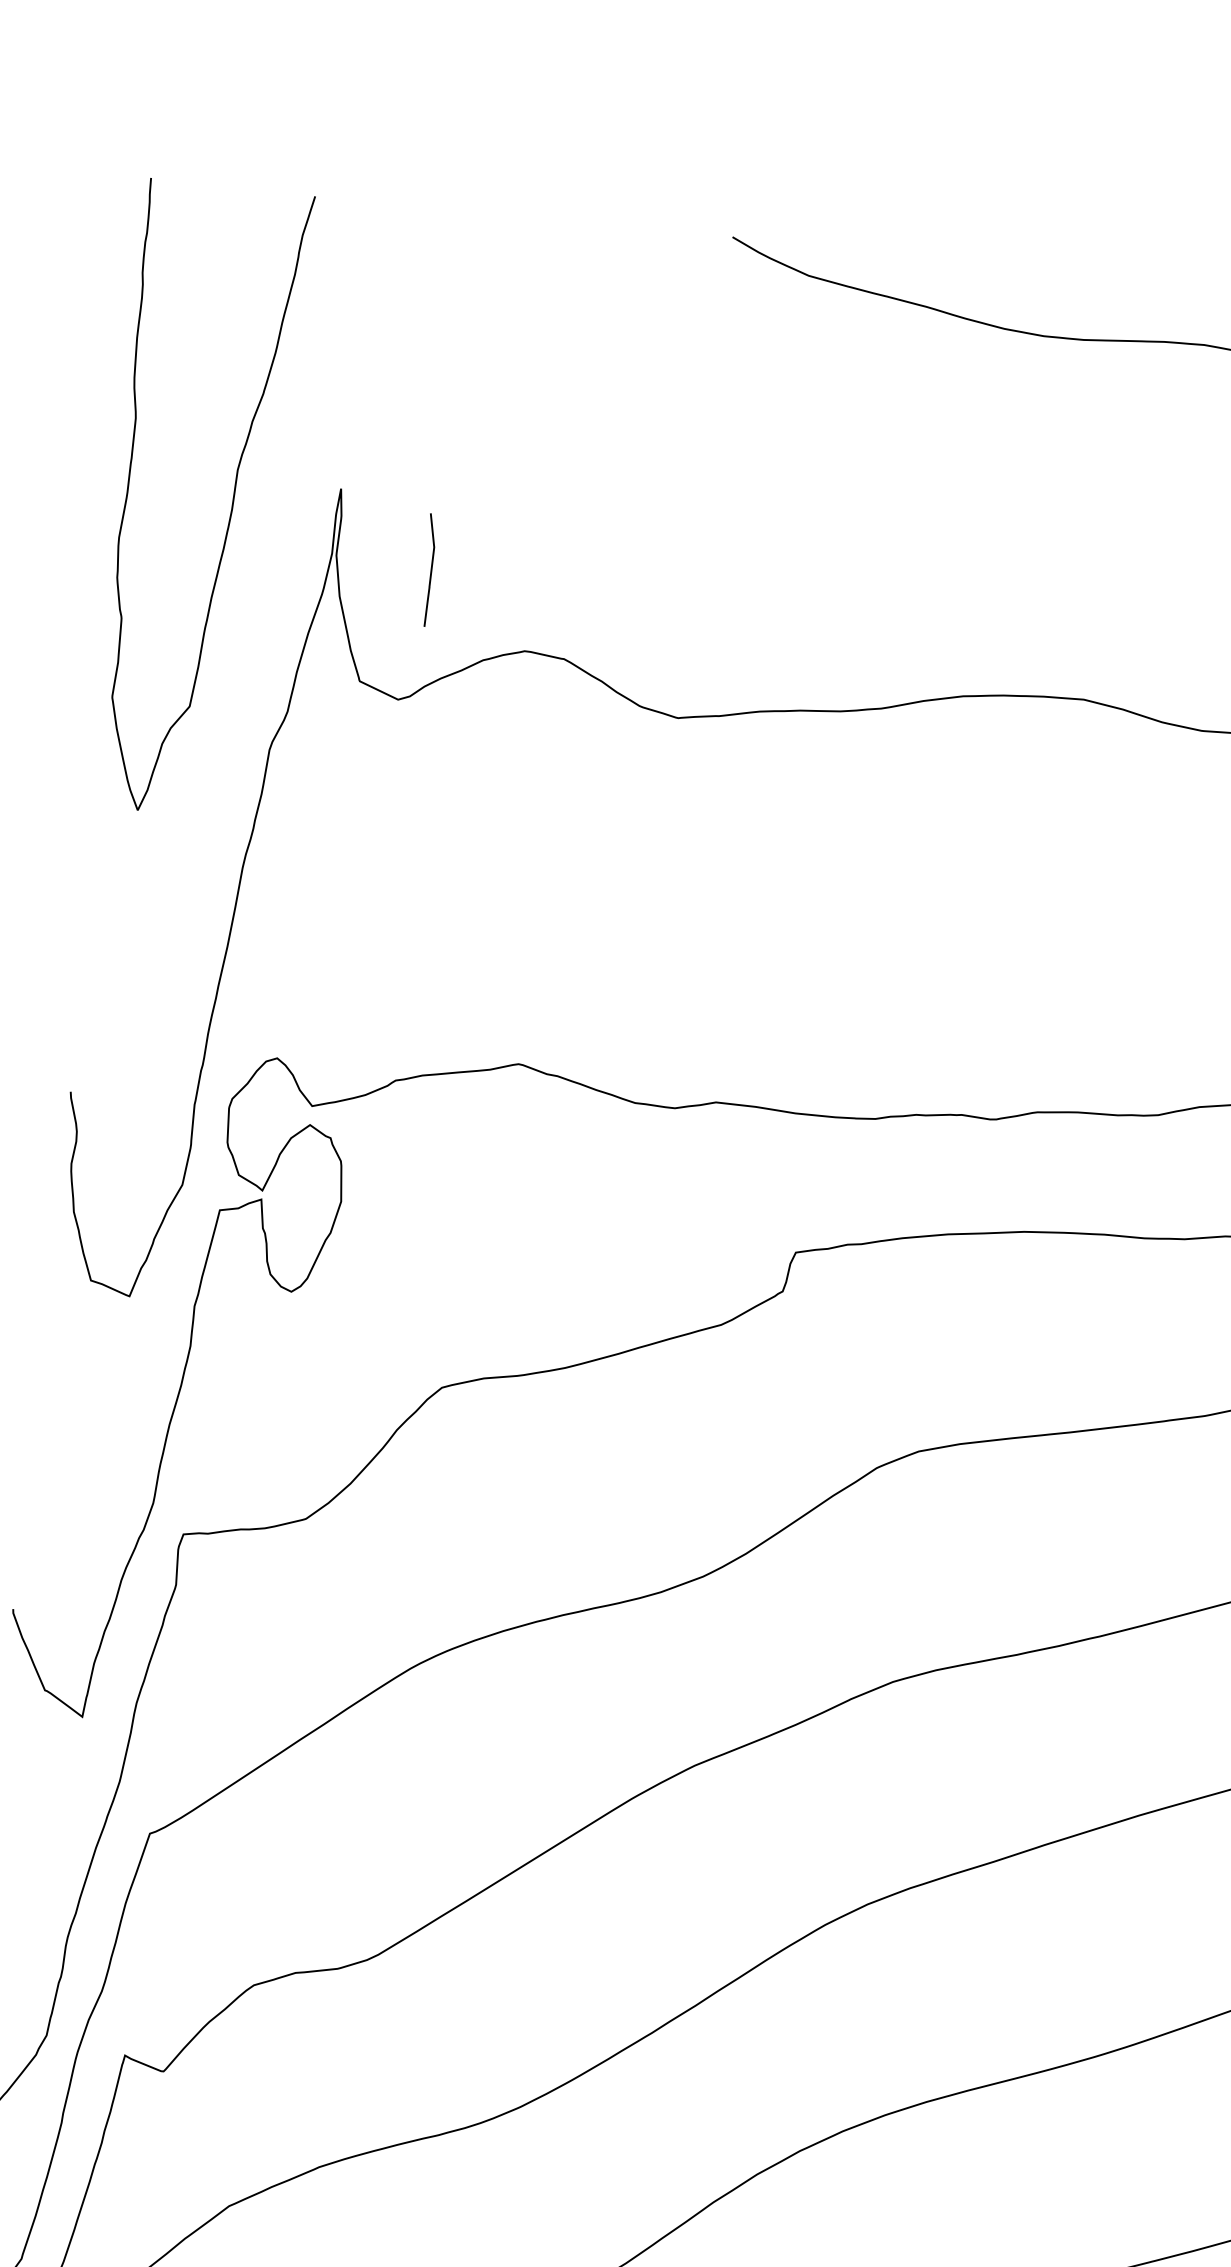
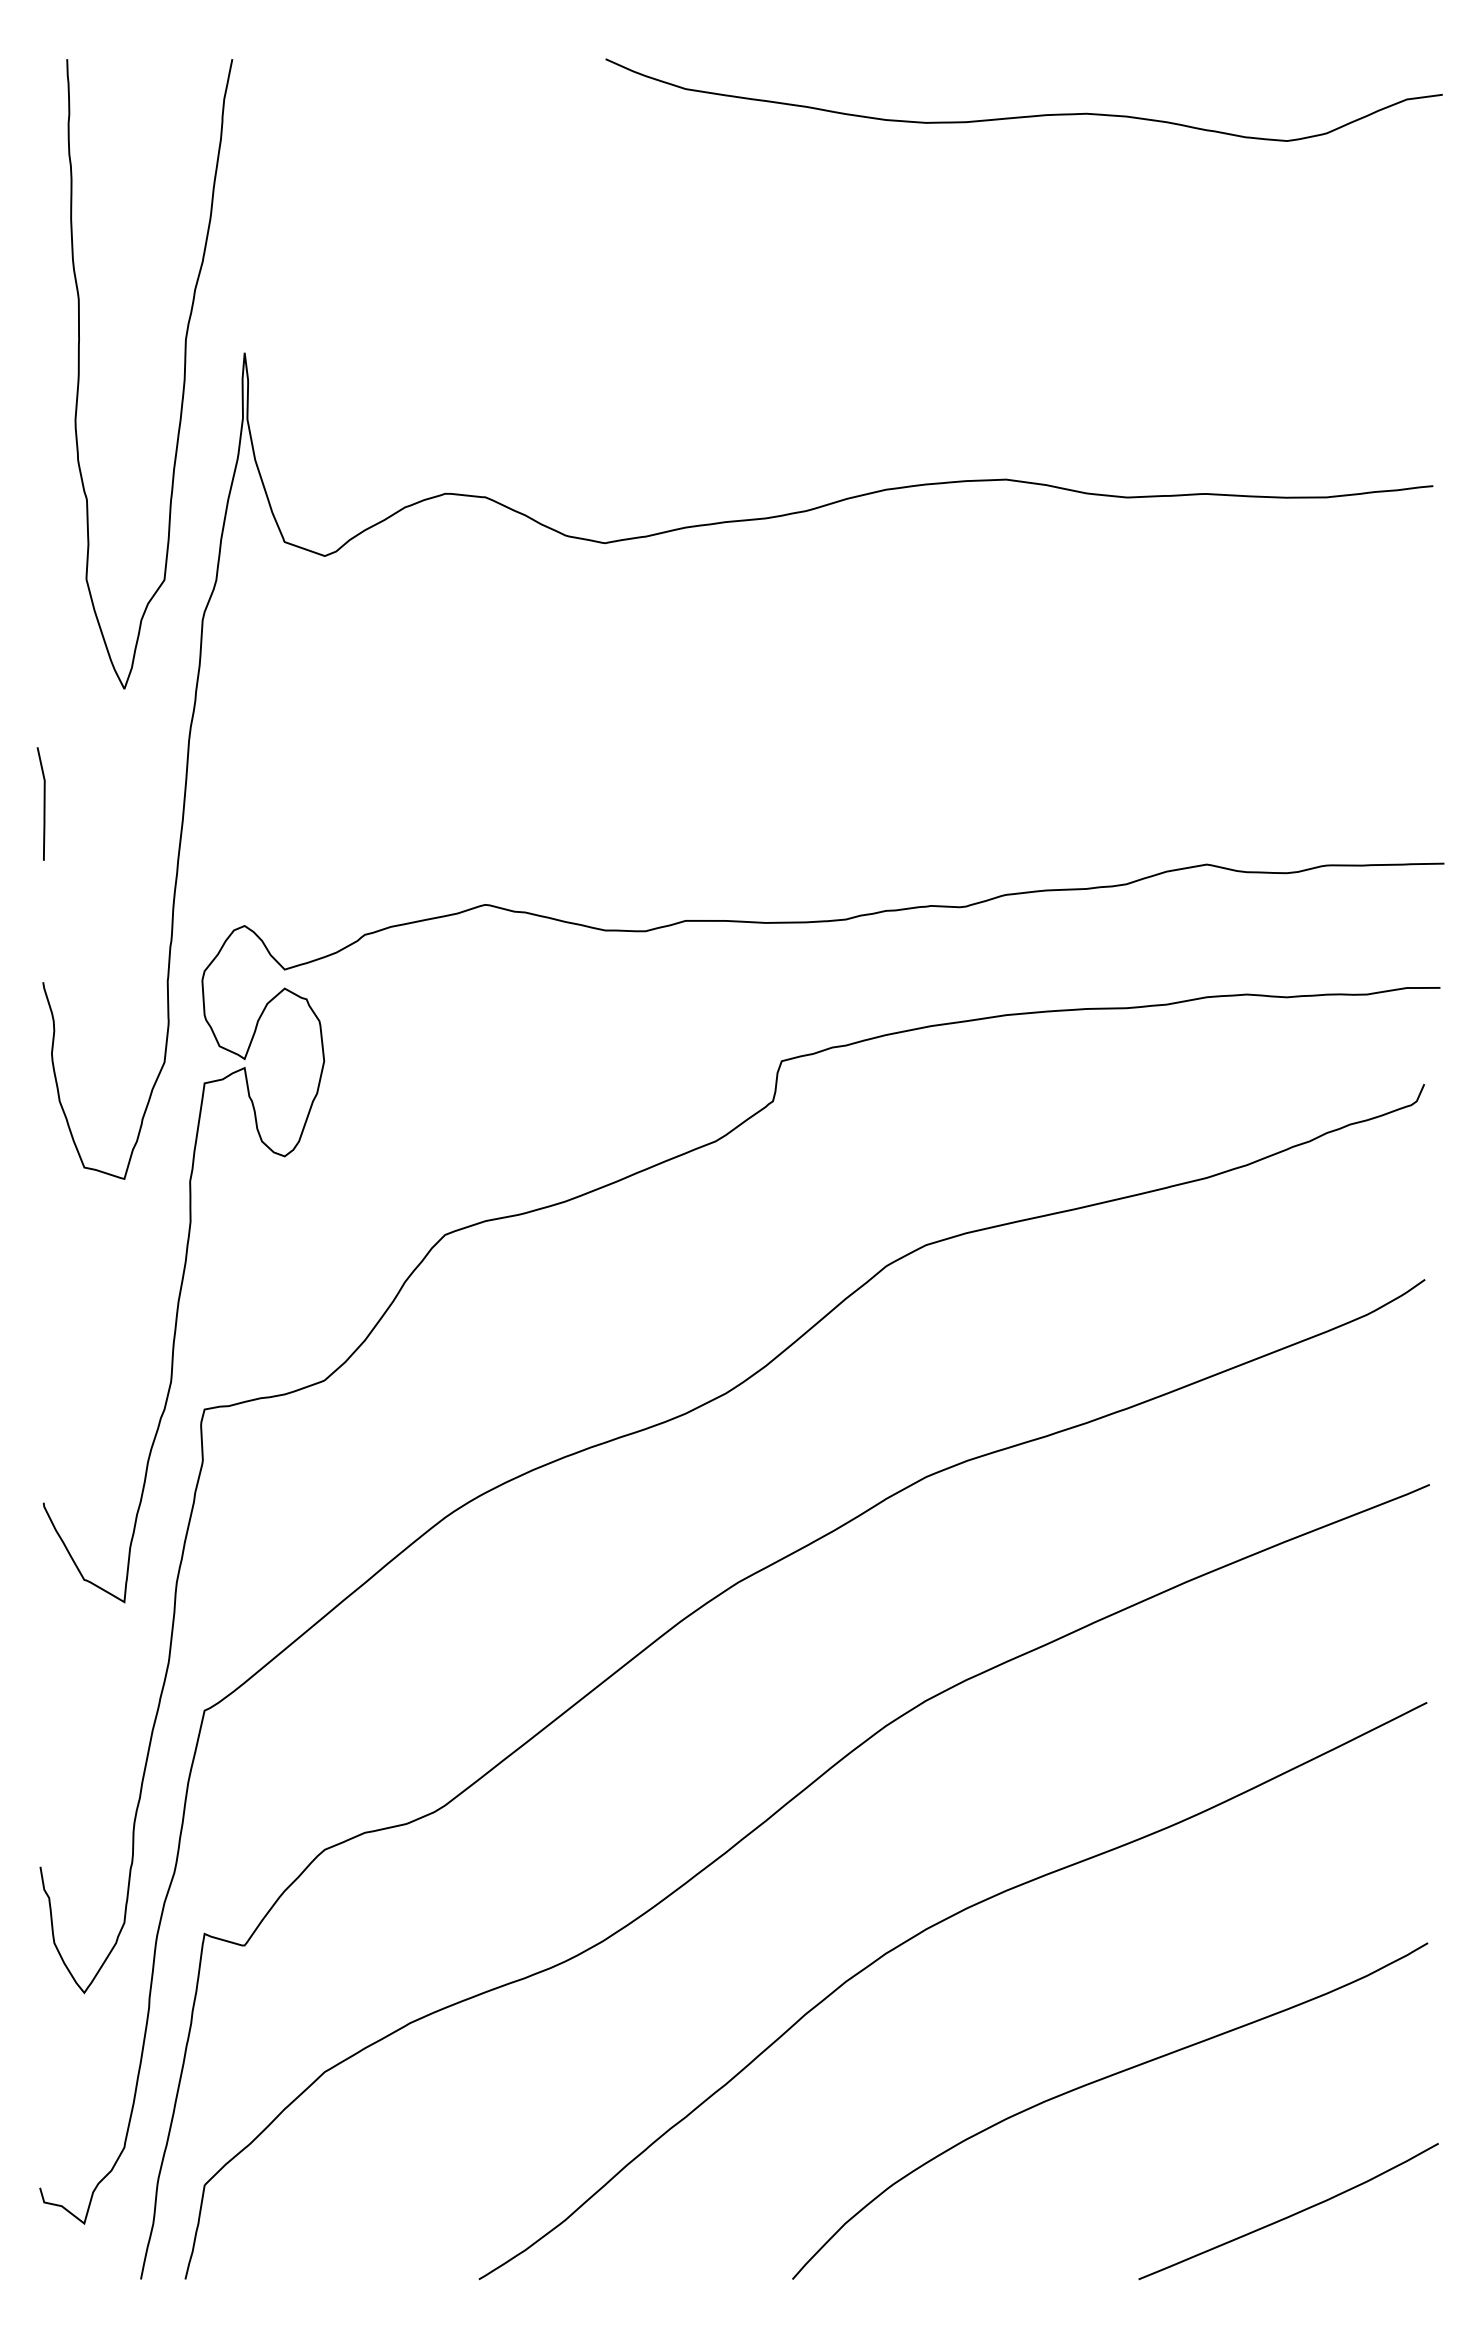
curve: (231, 504) -> (183, 374), moved
curve: (430, 569) -> (43, 803), moved

